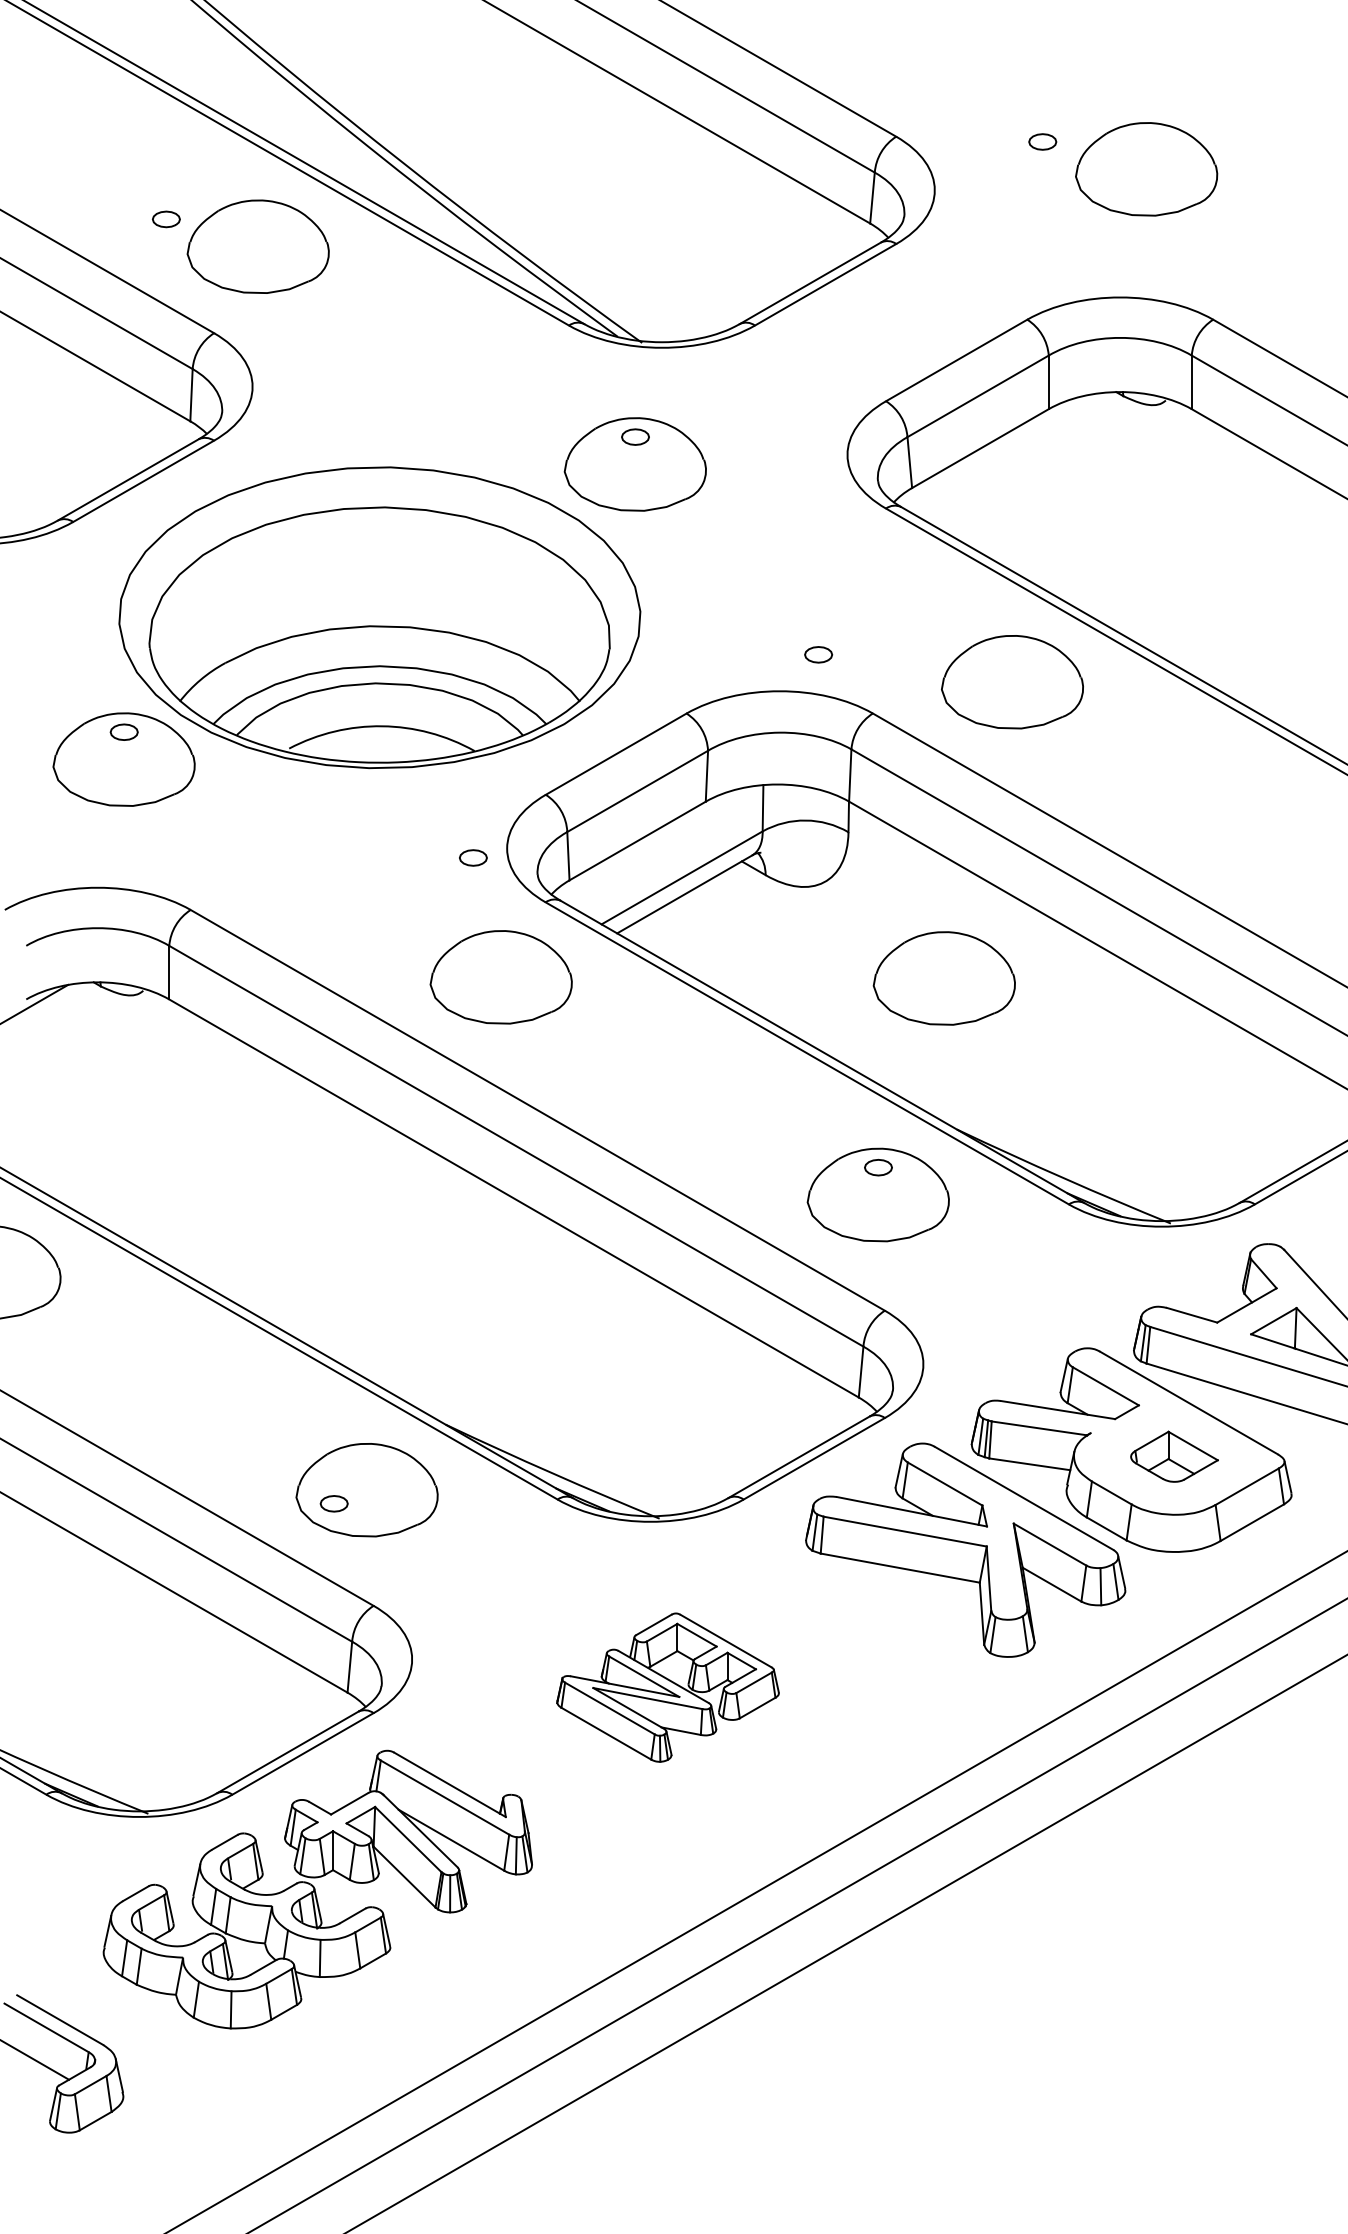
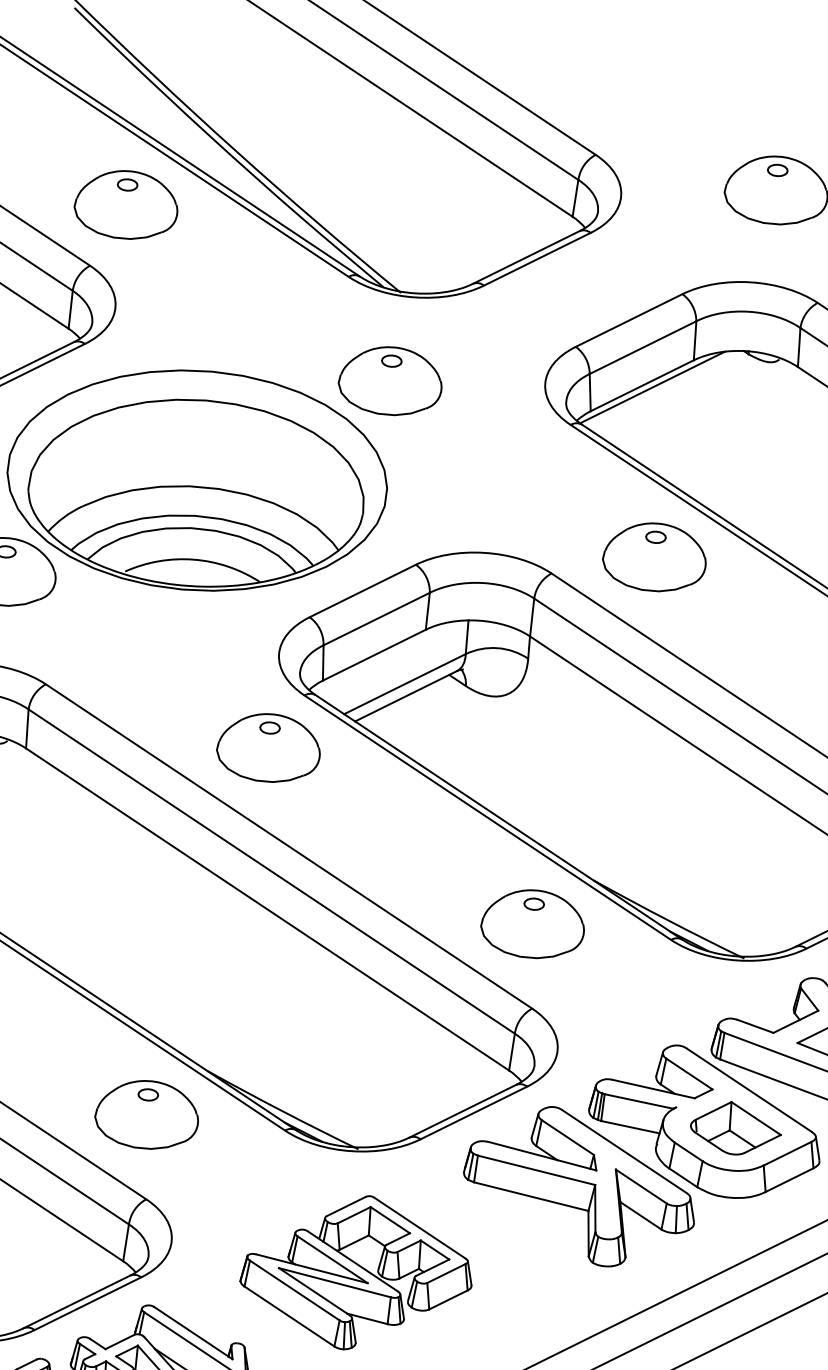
part: (1042, 141) -> (777, 170), moved
part: (166, 219) -> (127, 185), moved
line: (994, 449) -> (652, 387), added
part: (818, 654) -> (655, 537), moved
part: (473, 857) -> (270, 727), moved
part: (943, 978) -> (590, 769), removed
part: (1174, 1456) -> (736, 1128), size x1.43
part: (333, 1503) -> (147, 1094), moved
part: (667, 1687) -> (356, 1272), size x1.43

